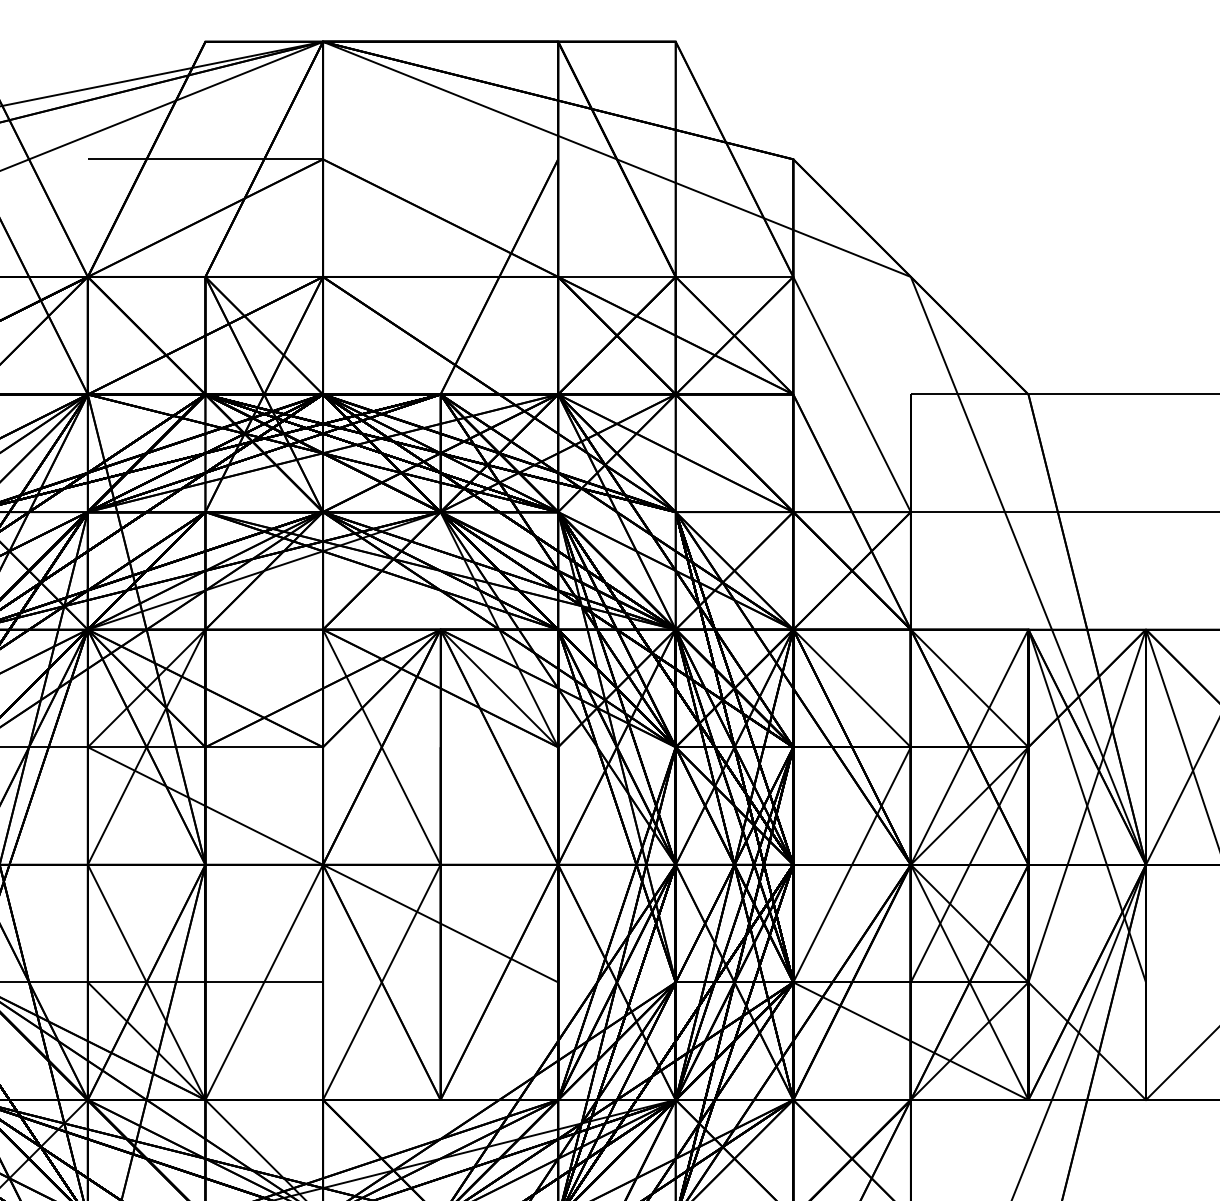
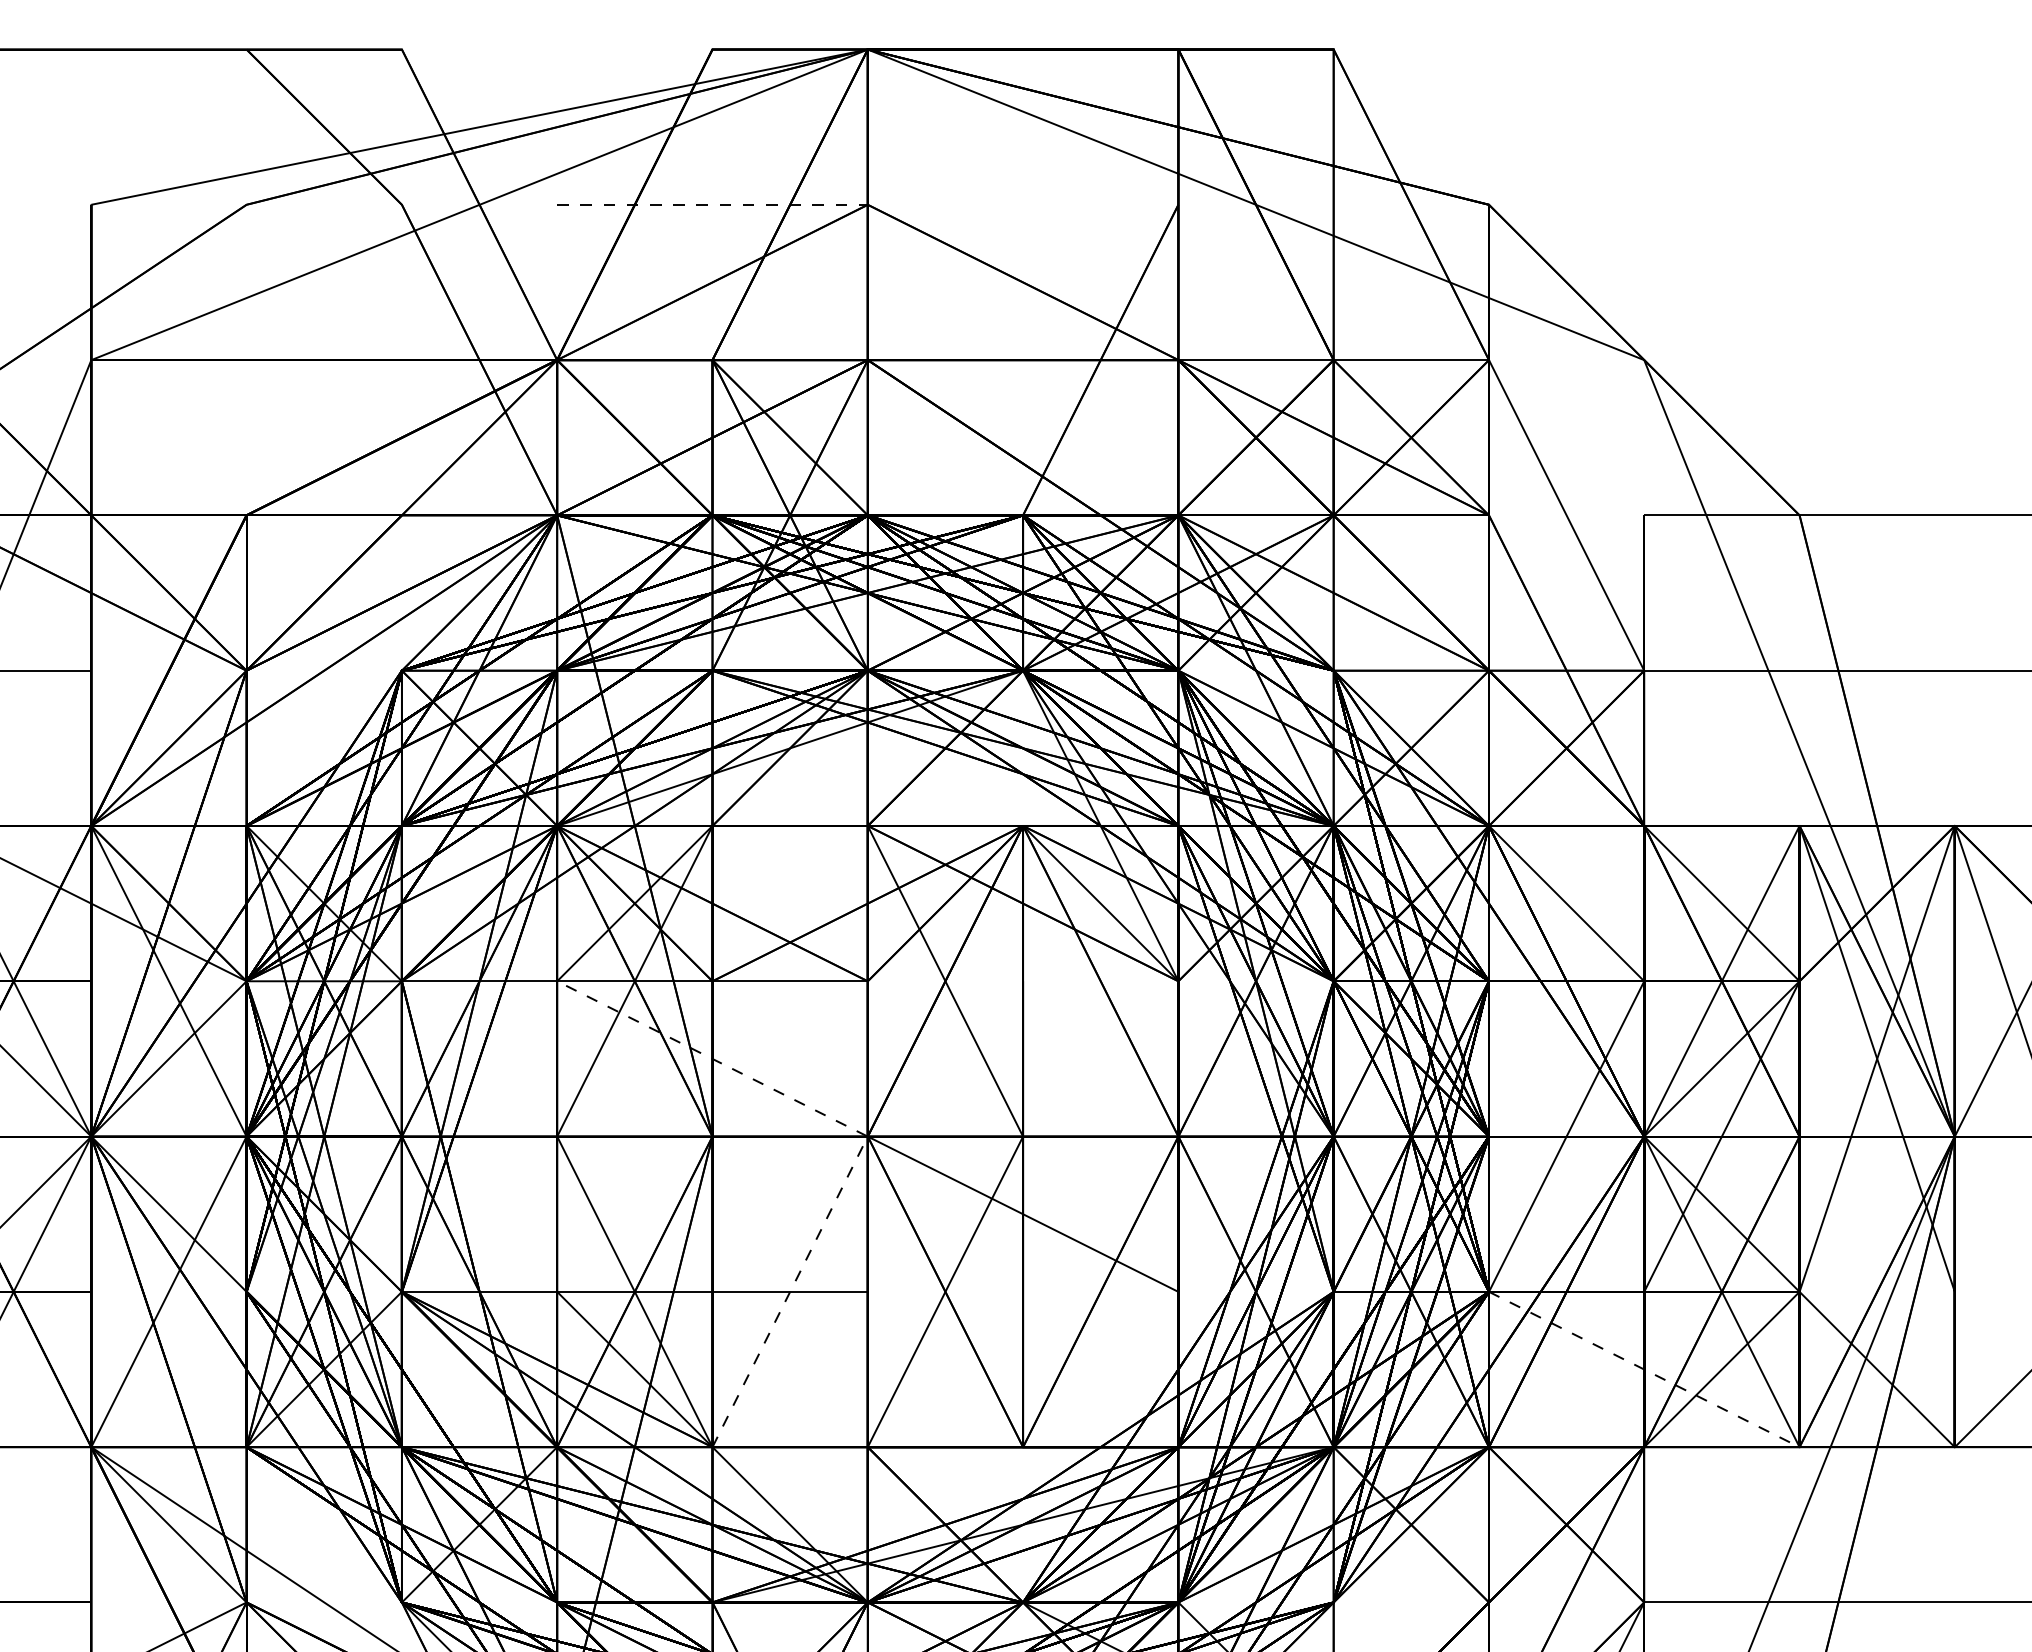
line: (205, 159) -> (712, 204), solid -> dashed
line: (322, 864) -> (867, 1136), solid -> dashed
line: (911, 1041) -> (1644, 1369), solid -> dashed

